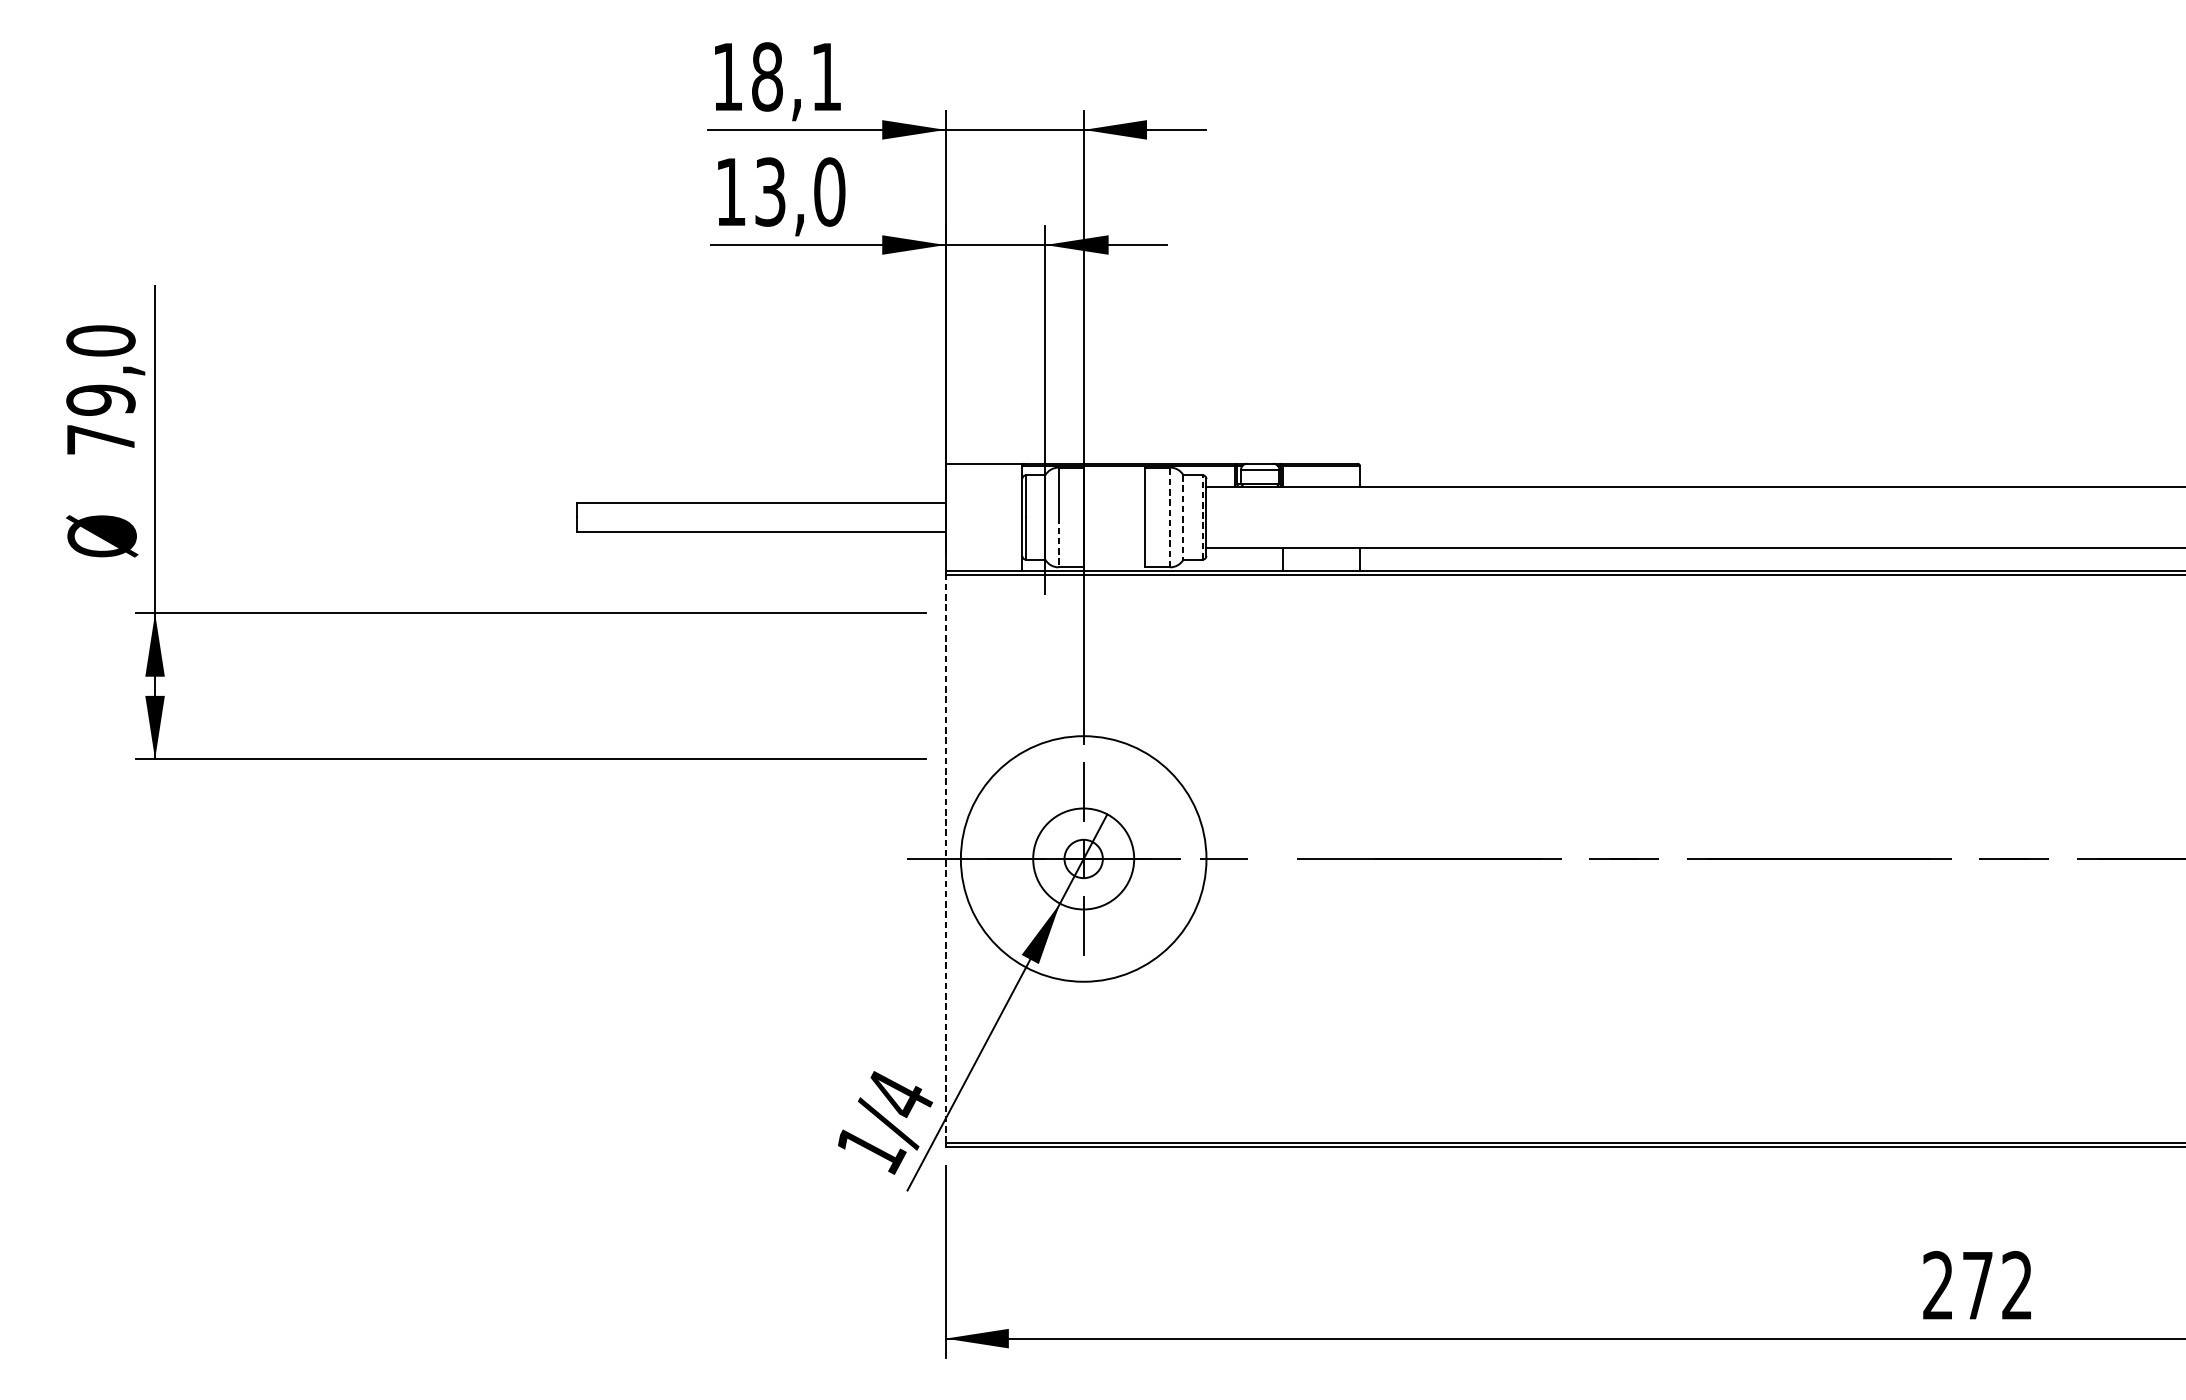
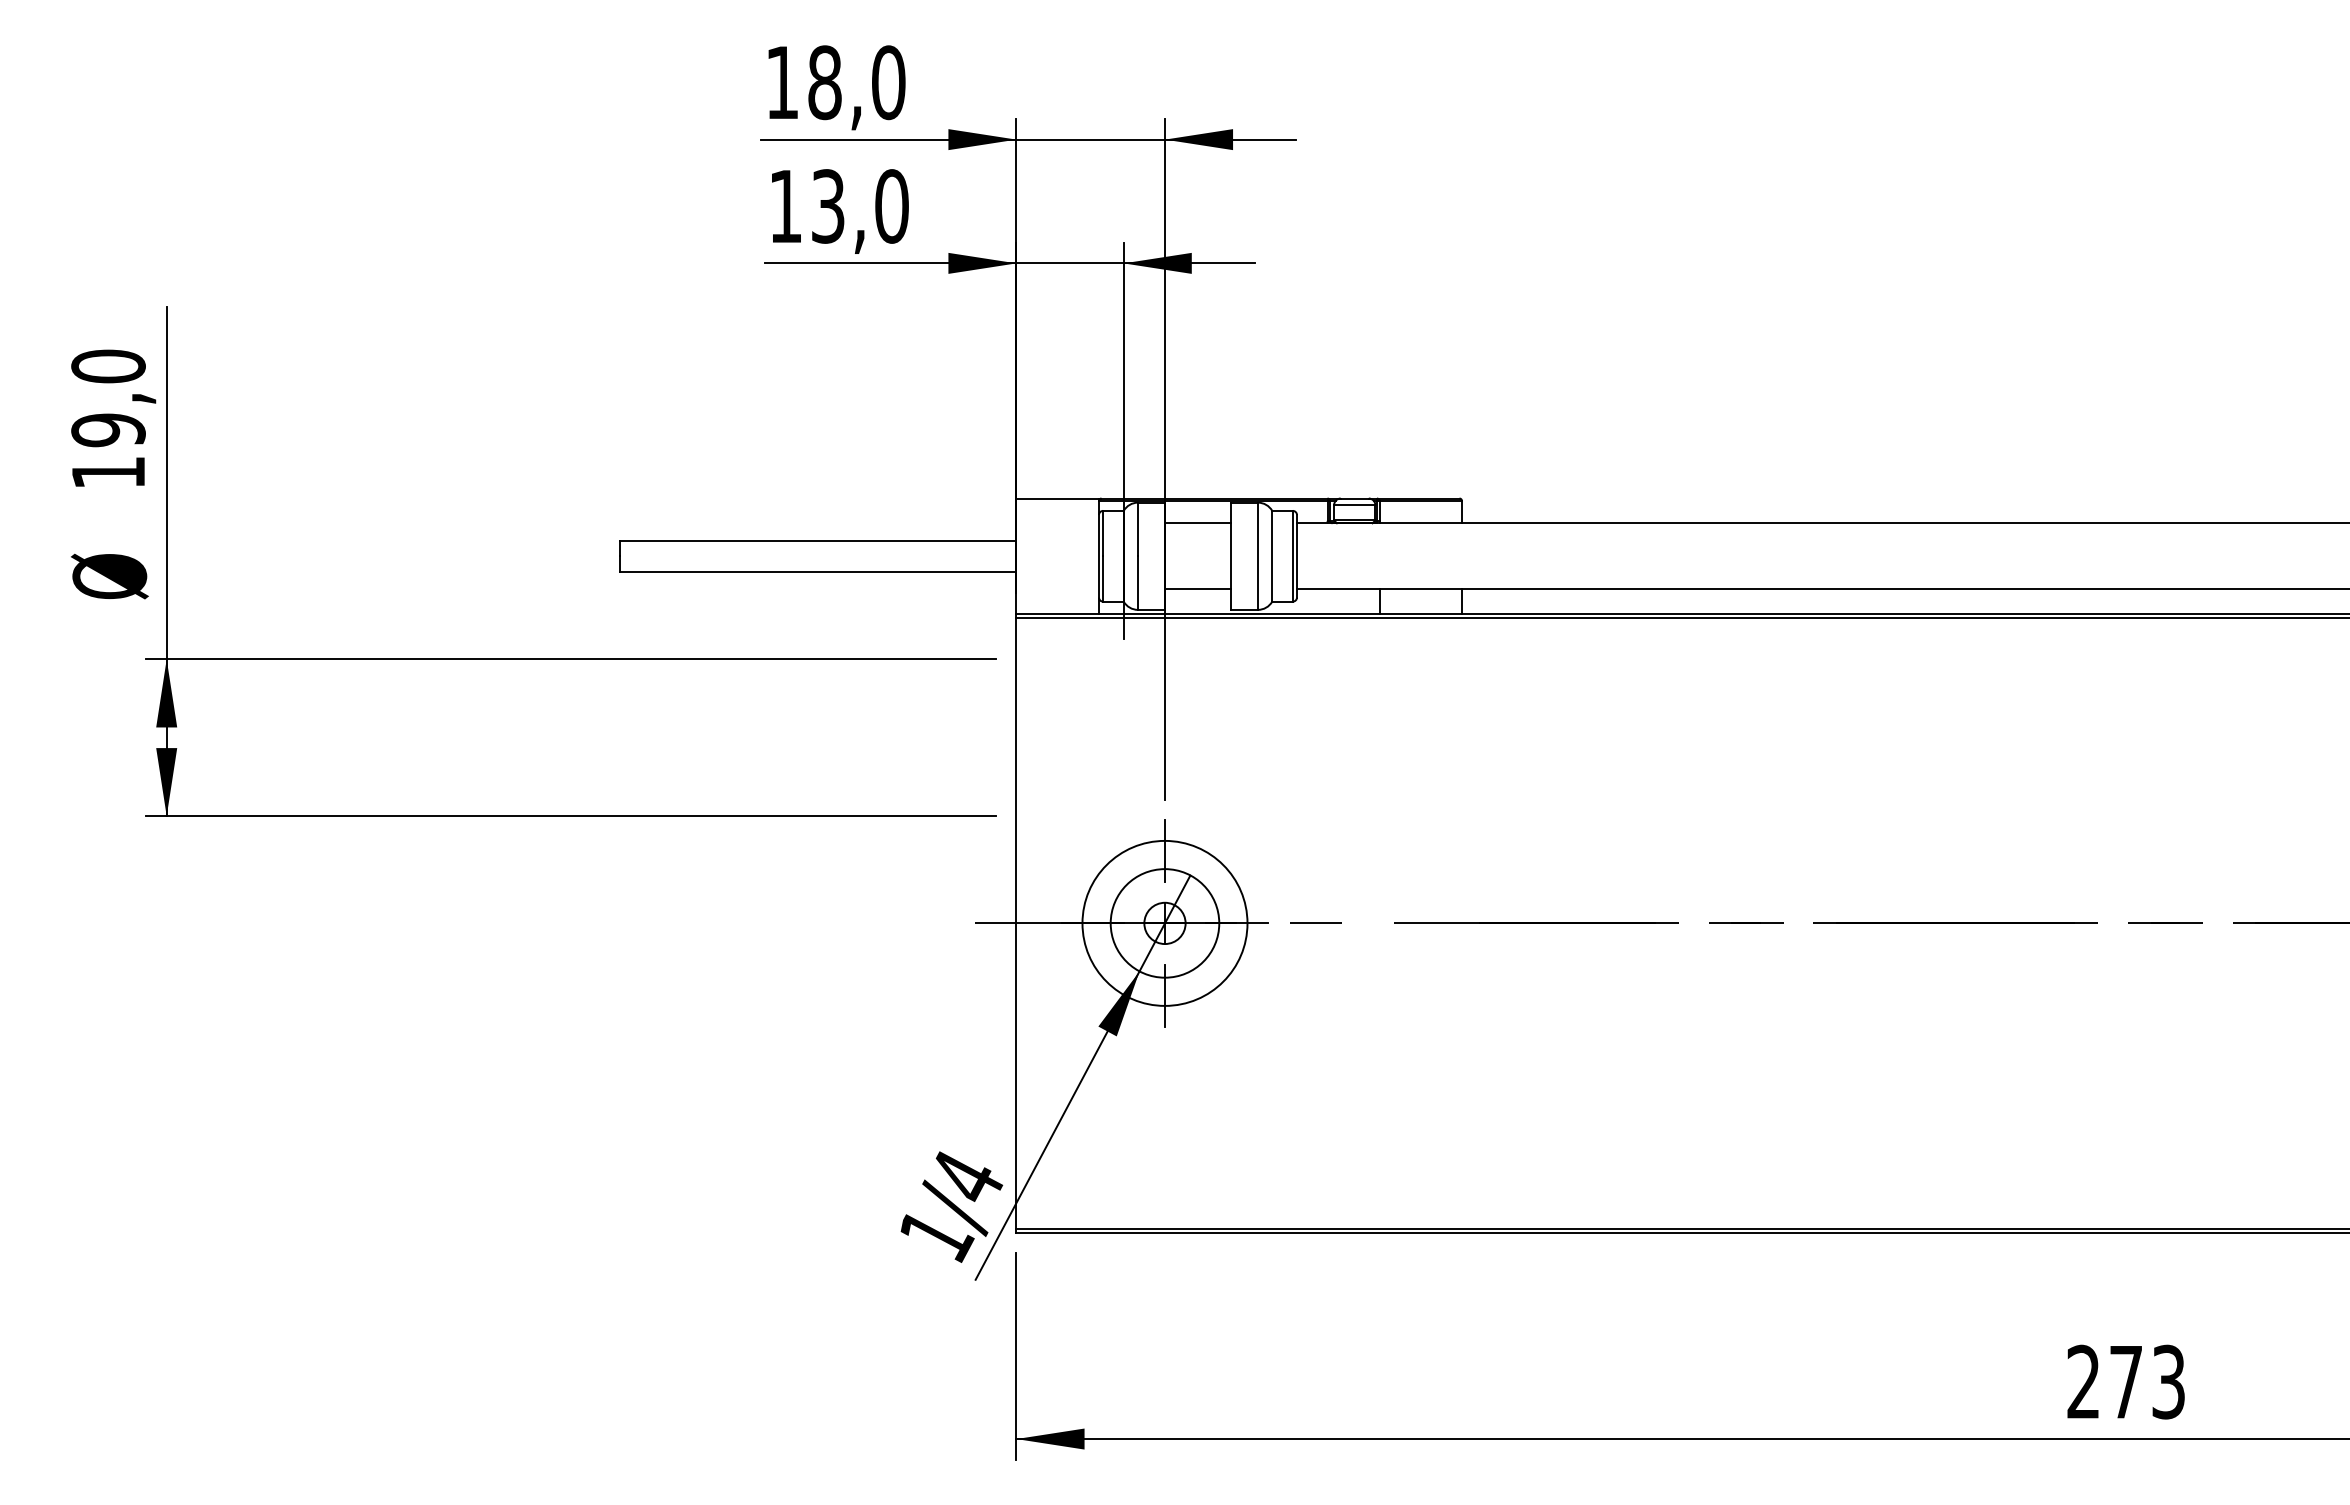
text: (826, 76) -> (888, 82), 18,1 -> 18,0
text: (100, 439) -> (108, 472), 79,0 -> 19,0
line: (1113, 486) -> (1197, 523), added
line: (1202, 516) -> (1292, 555), dashed -> solid
line: (1169, 517) -> (1257, 556), dashed -> solid
line: (1183, 517) -> (1272, 556), dashed -> solid
line: (1059, 542) -> (1138, 583), dashed -> solid
line: (1113, 548) -> (1197, 589), added
line: (945, 858) -> (1016, 922), dashed -> solid
circle: (1083, 858) -> (1164, 922), size x0.62
text: (2017, 1285) -> (2168, 1381), 272 -> 273

